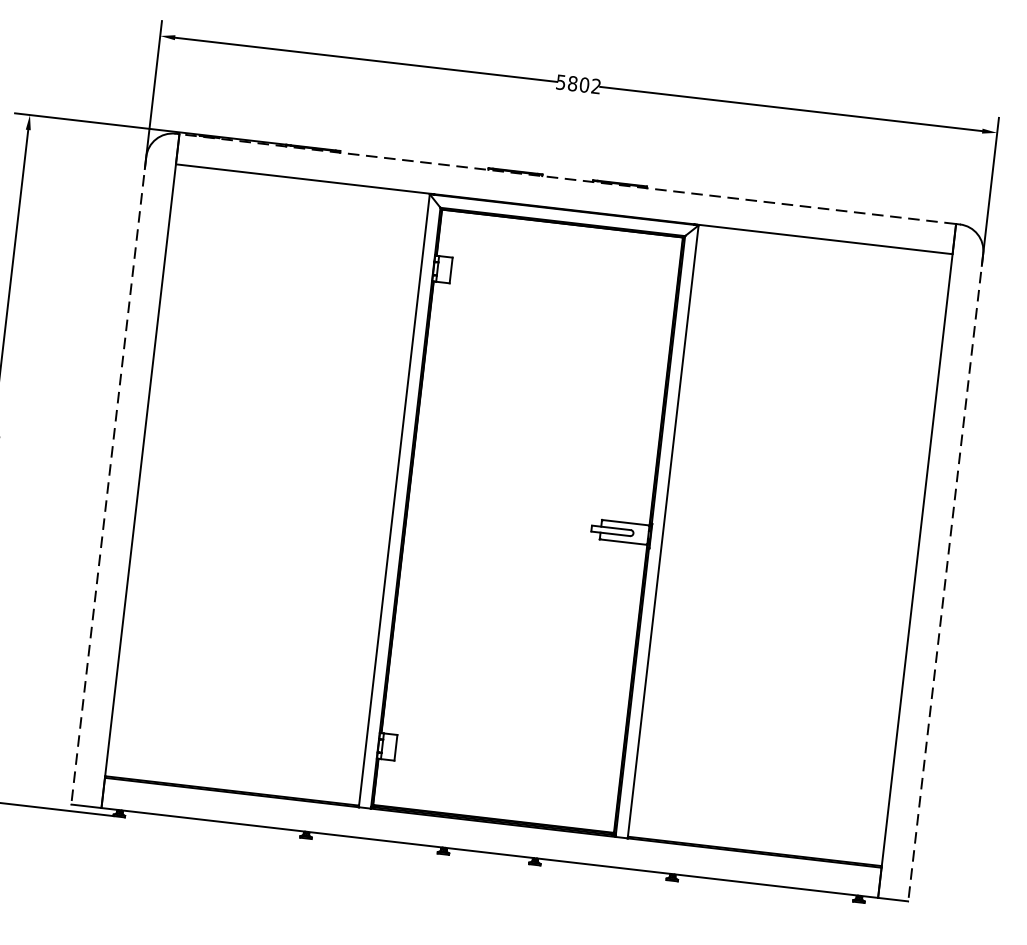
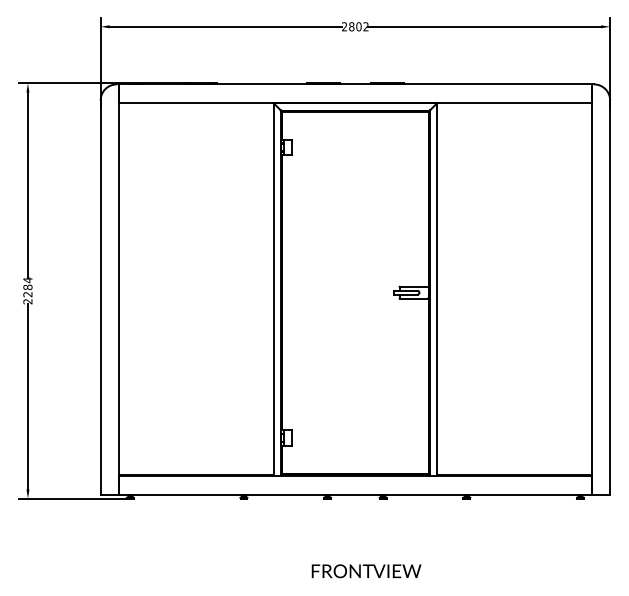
text: (560, 81) -> (344, 26), 5802 -> 2802
line: (566, 179) -> (354, 84), dashed -> solid
line: (108, 480) -> (100, 297), dashed -> solid
line: (946, 577) -> (610, 297), dashed -> solid

